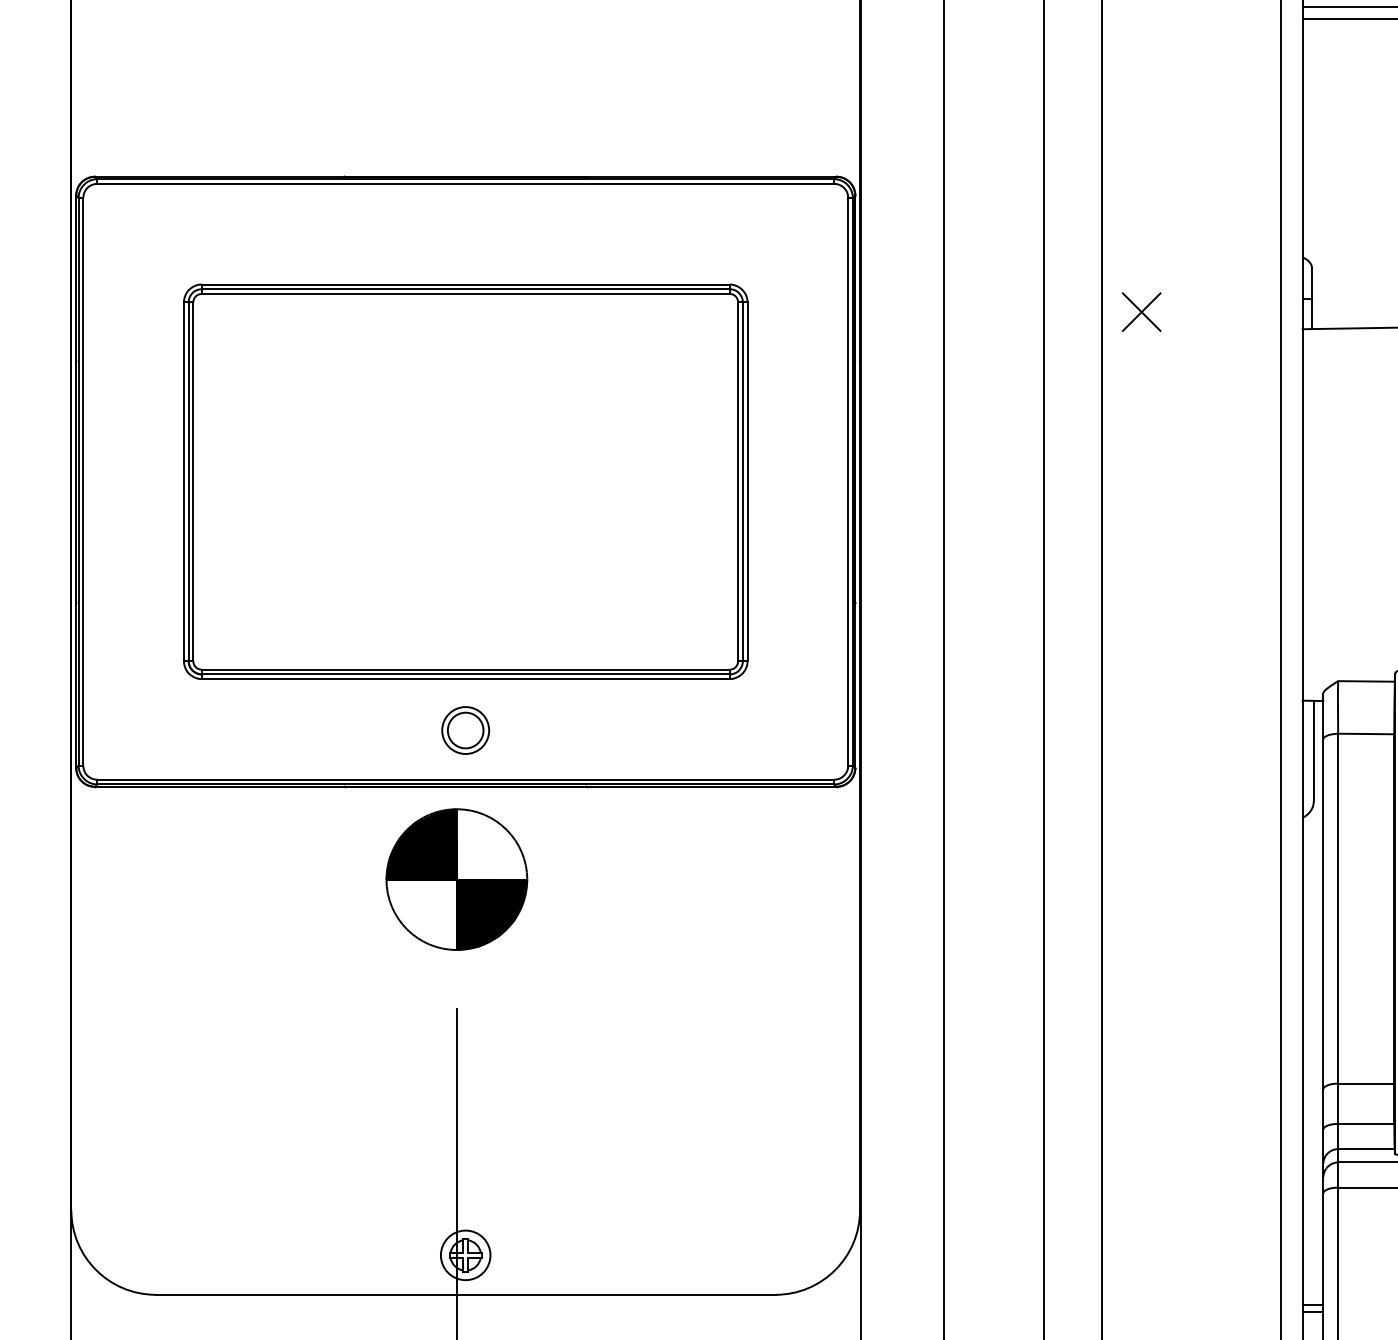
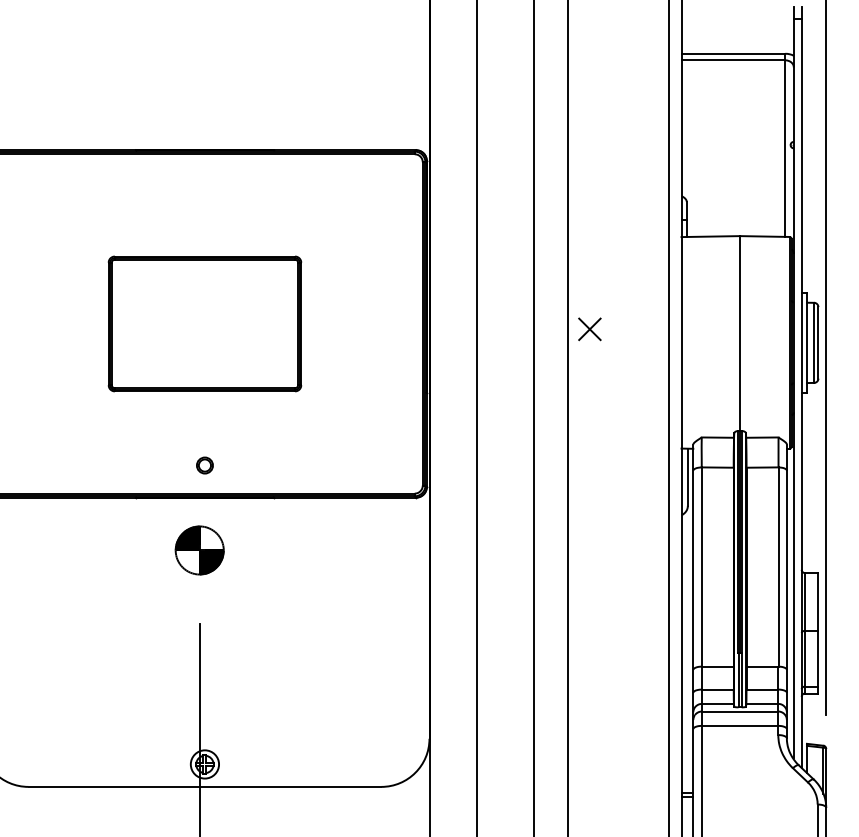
part: (1141, 312) -> (589, 329), moved
part: (464, 481) -> (204, 323), size x0.6
part: (464, 730) -> (204, 465), size x0.6
part: (456, 879) -> (199, 550), size x0.6

